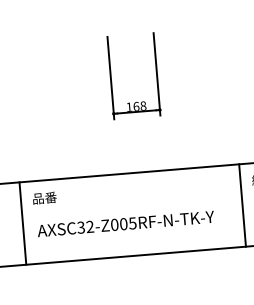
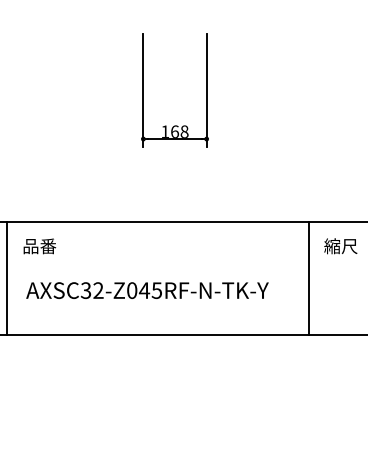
text: (123, 224) -> (144, 290), AXSC32-Z005RF-N-TK-Y -> AXSC32-Z045RF-N-TK-Y

